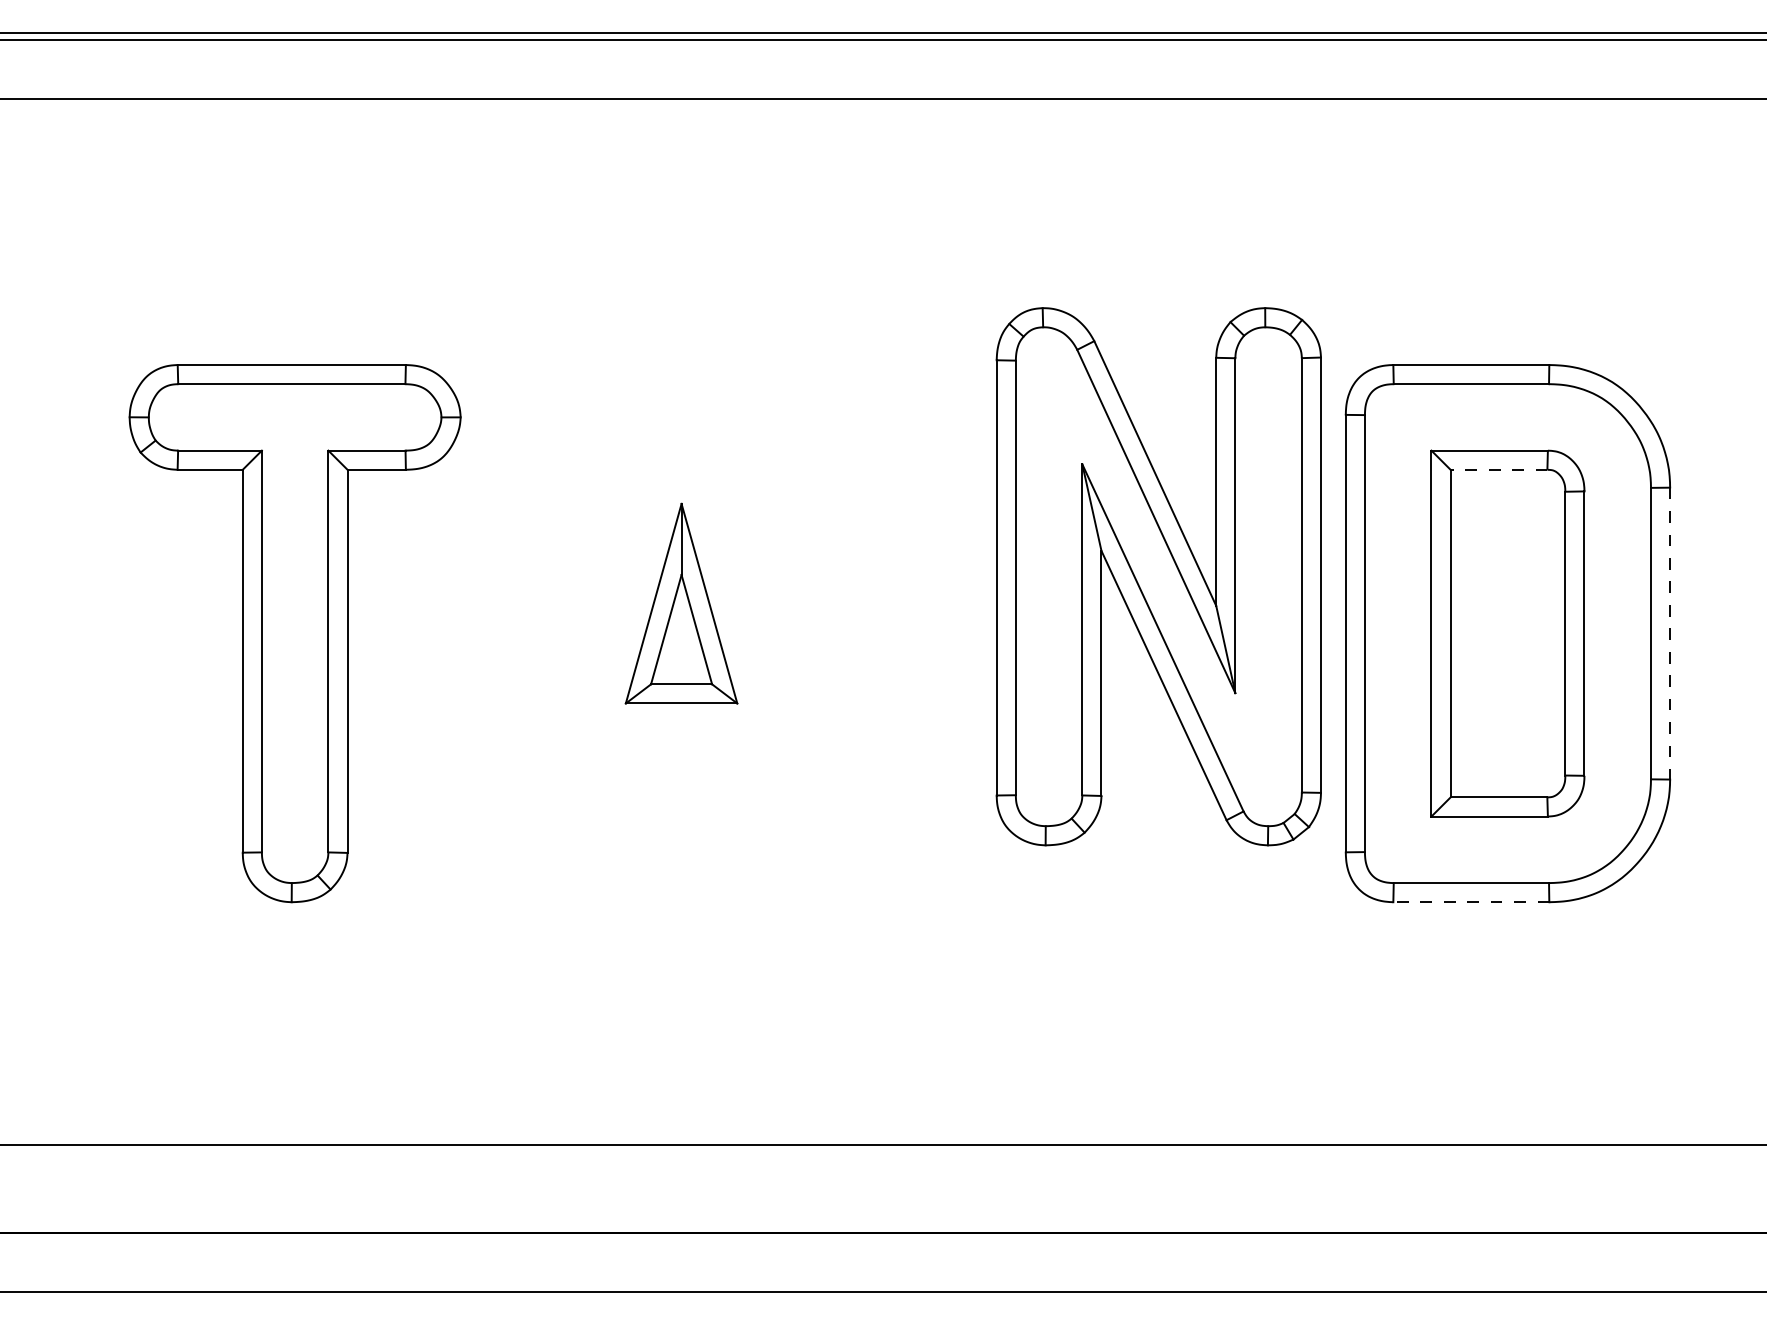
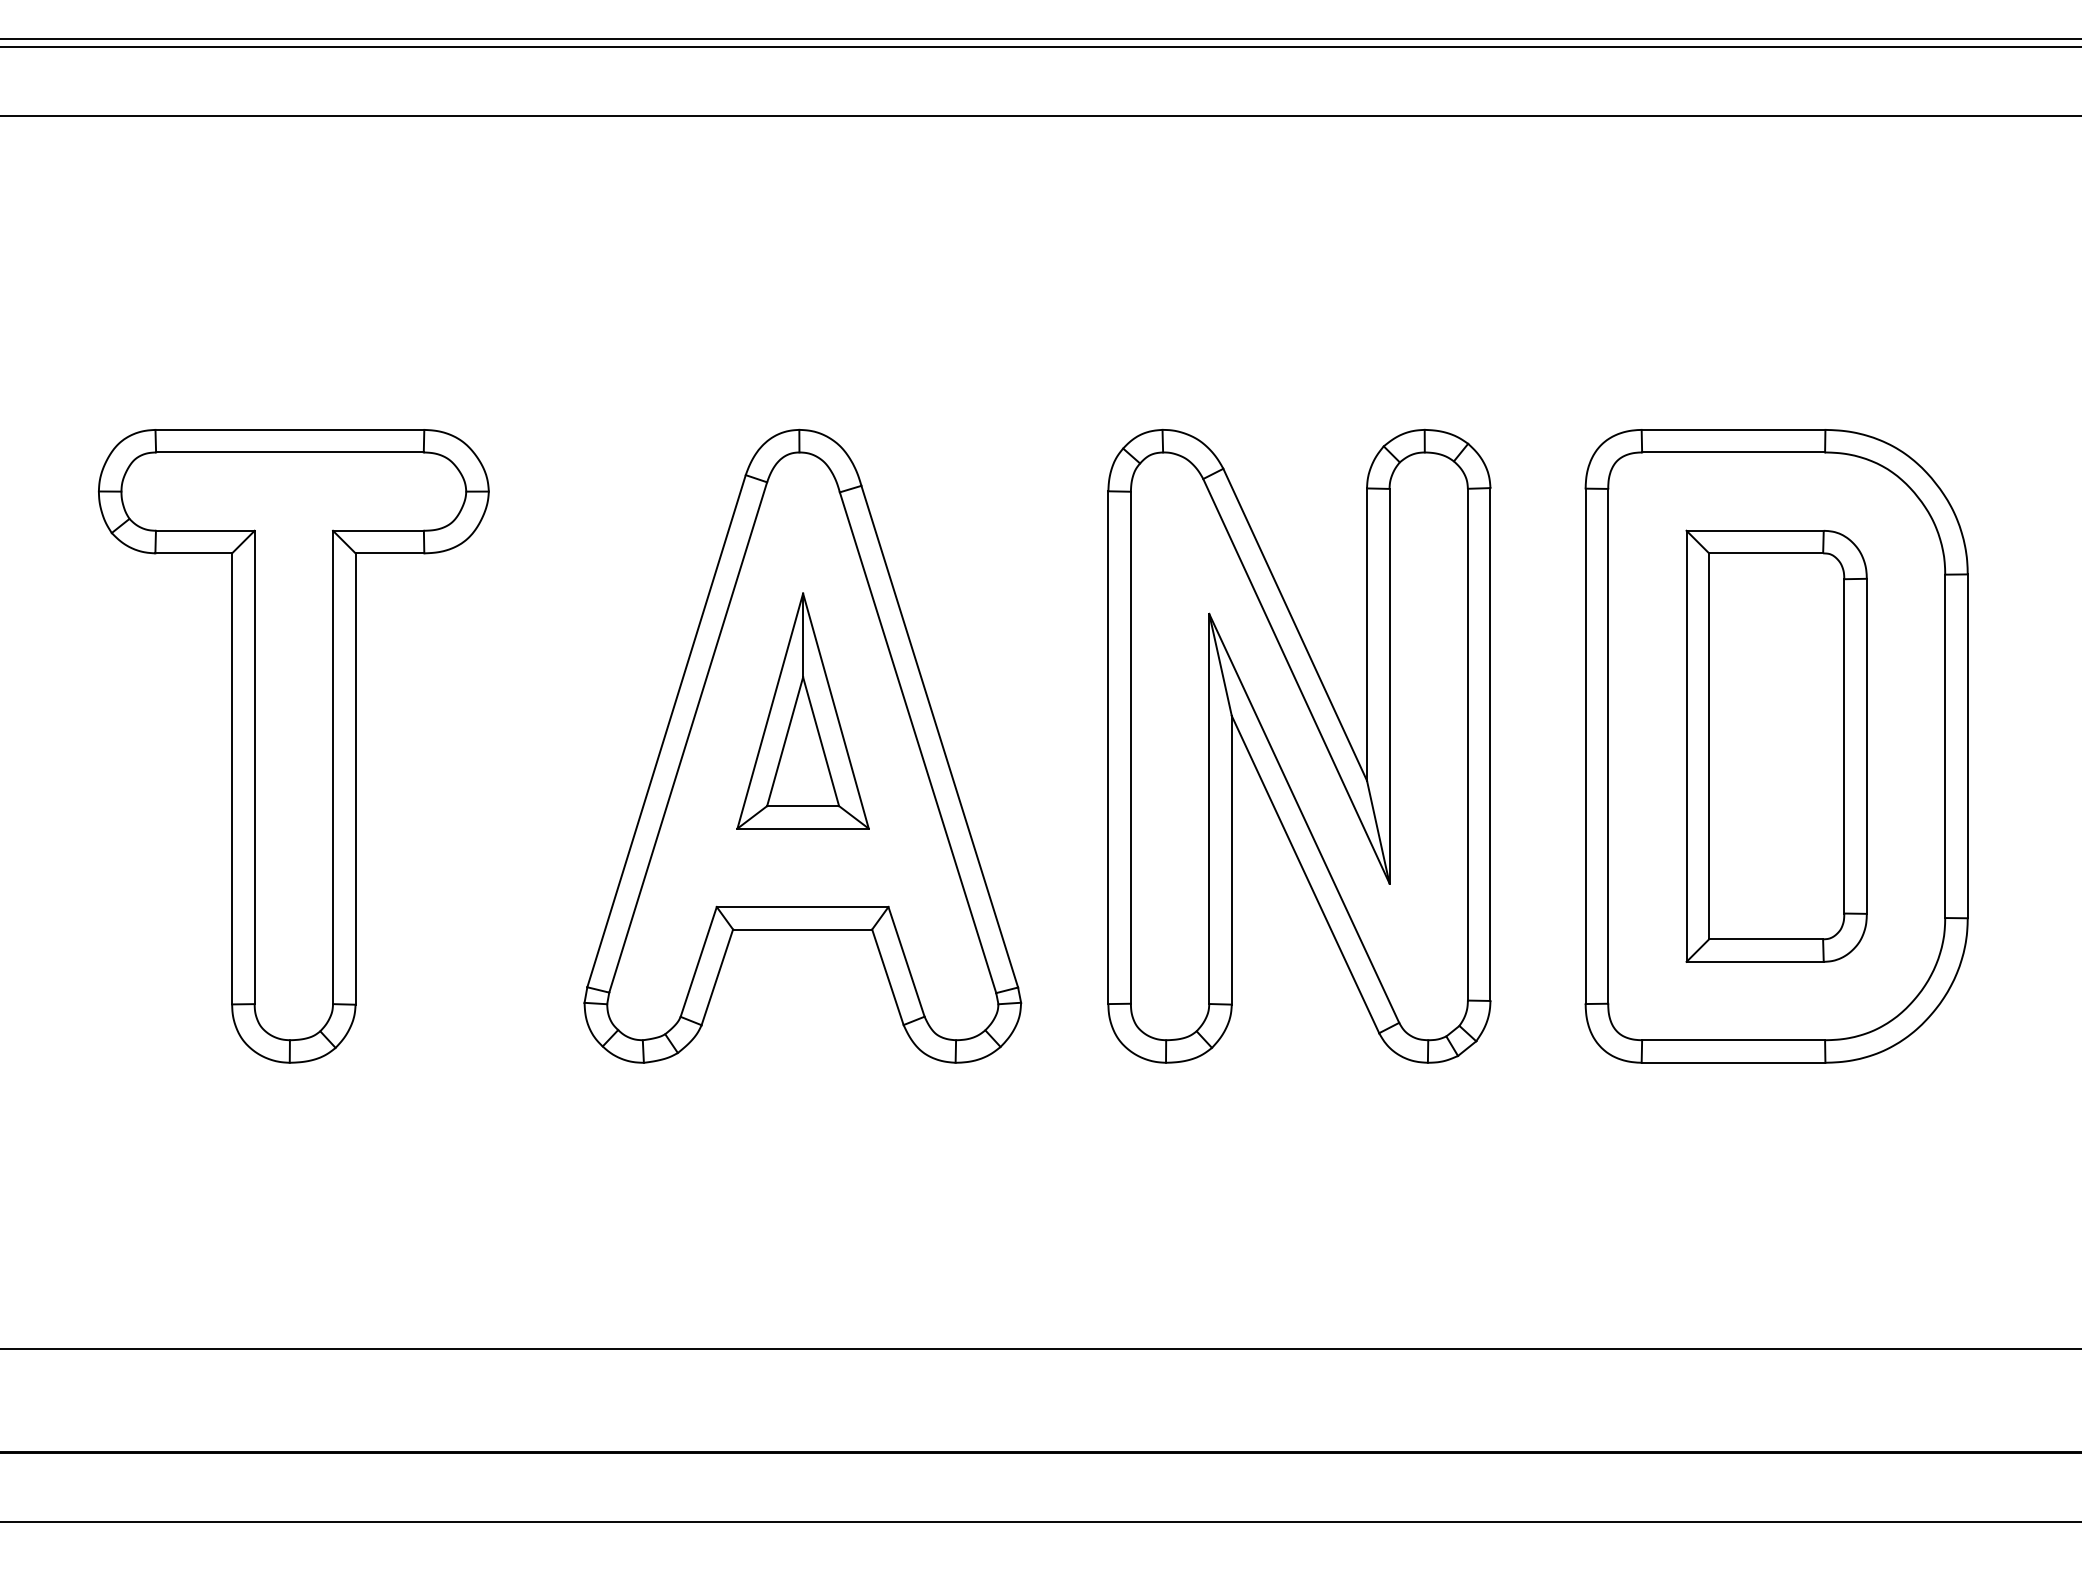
line: (1498, 469) -> (1765, 553), dashed -> solid
part: (1158, 576) -> (1299, 745), moved
part: (681, 632) -> (802, 745), added
part: (294, 633) -> (293, 746), moved
line: (1669, 633) -> (1967, 746), dashed -> solid
line: (1471, 901) -> (1733, 1062), dashed -> solid

